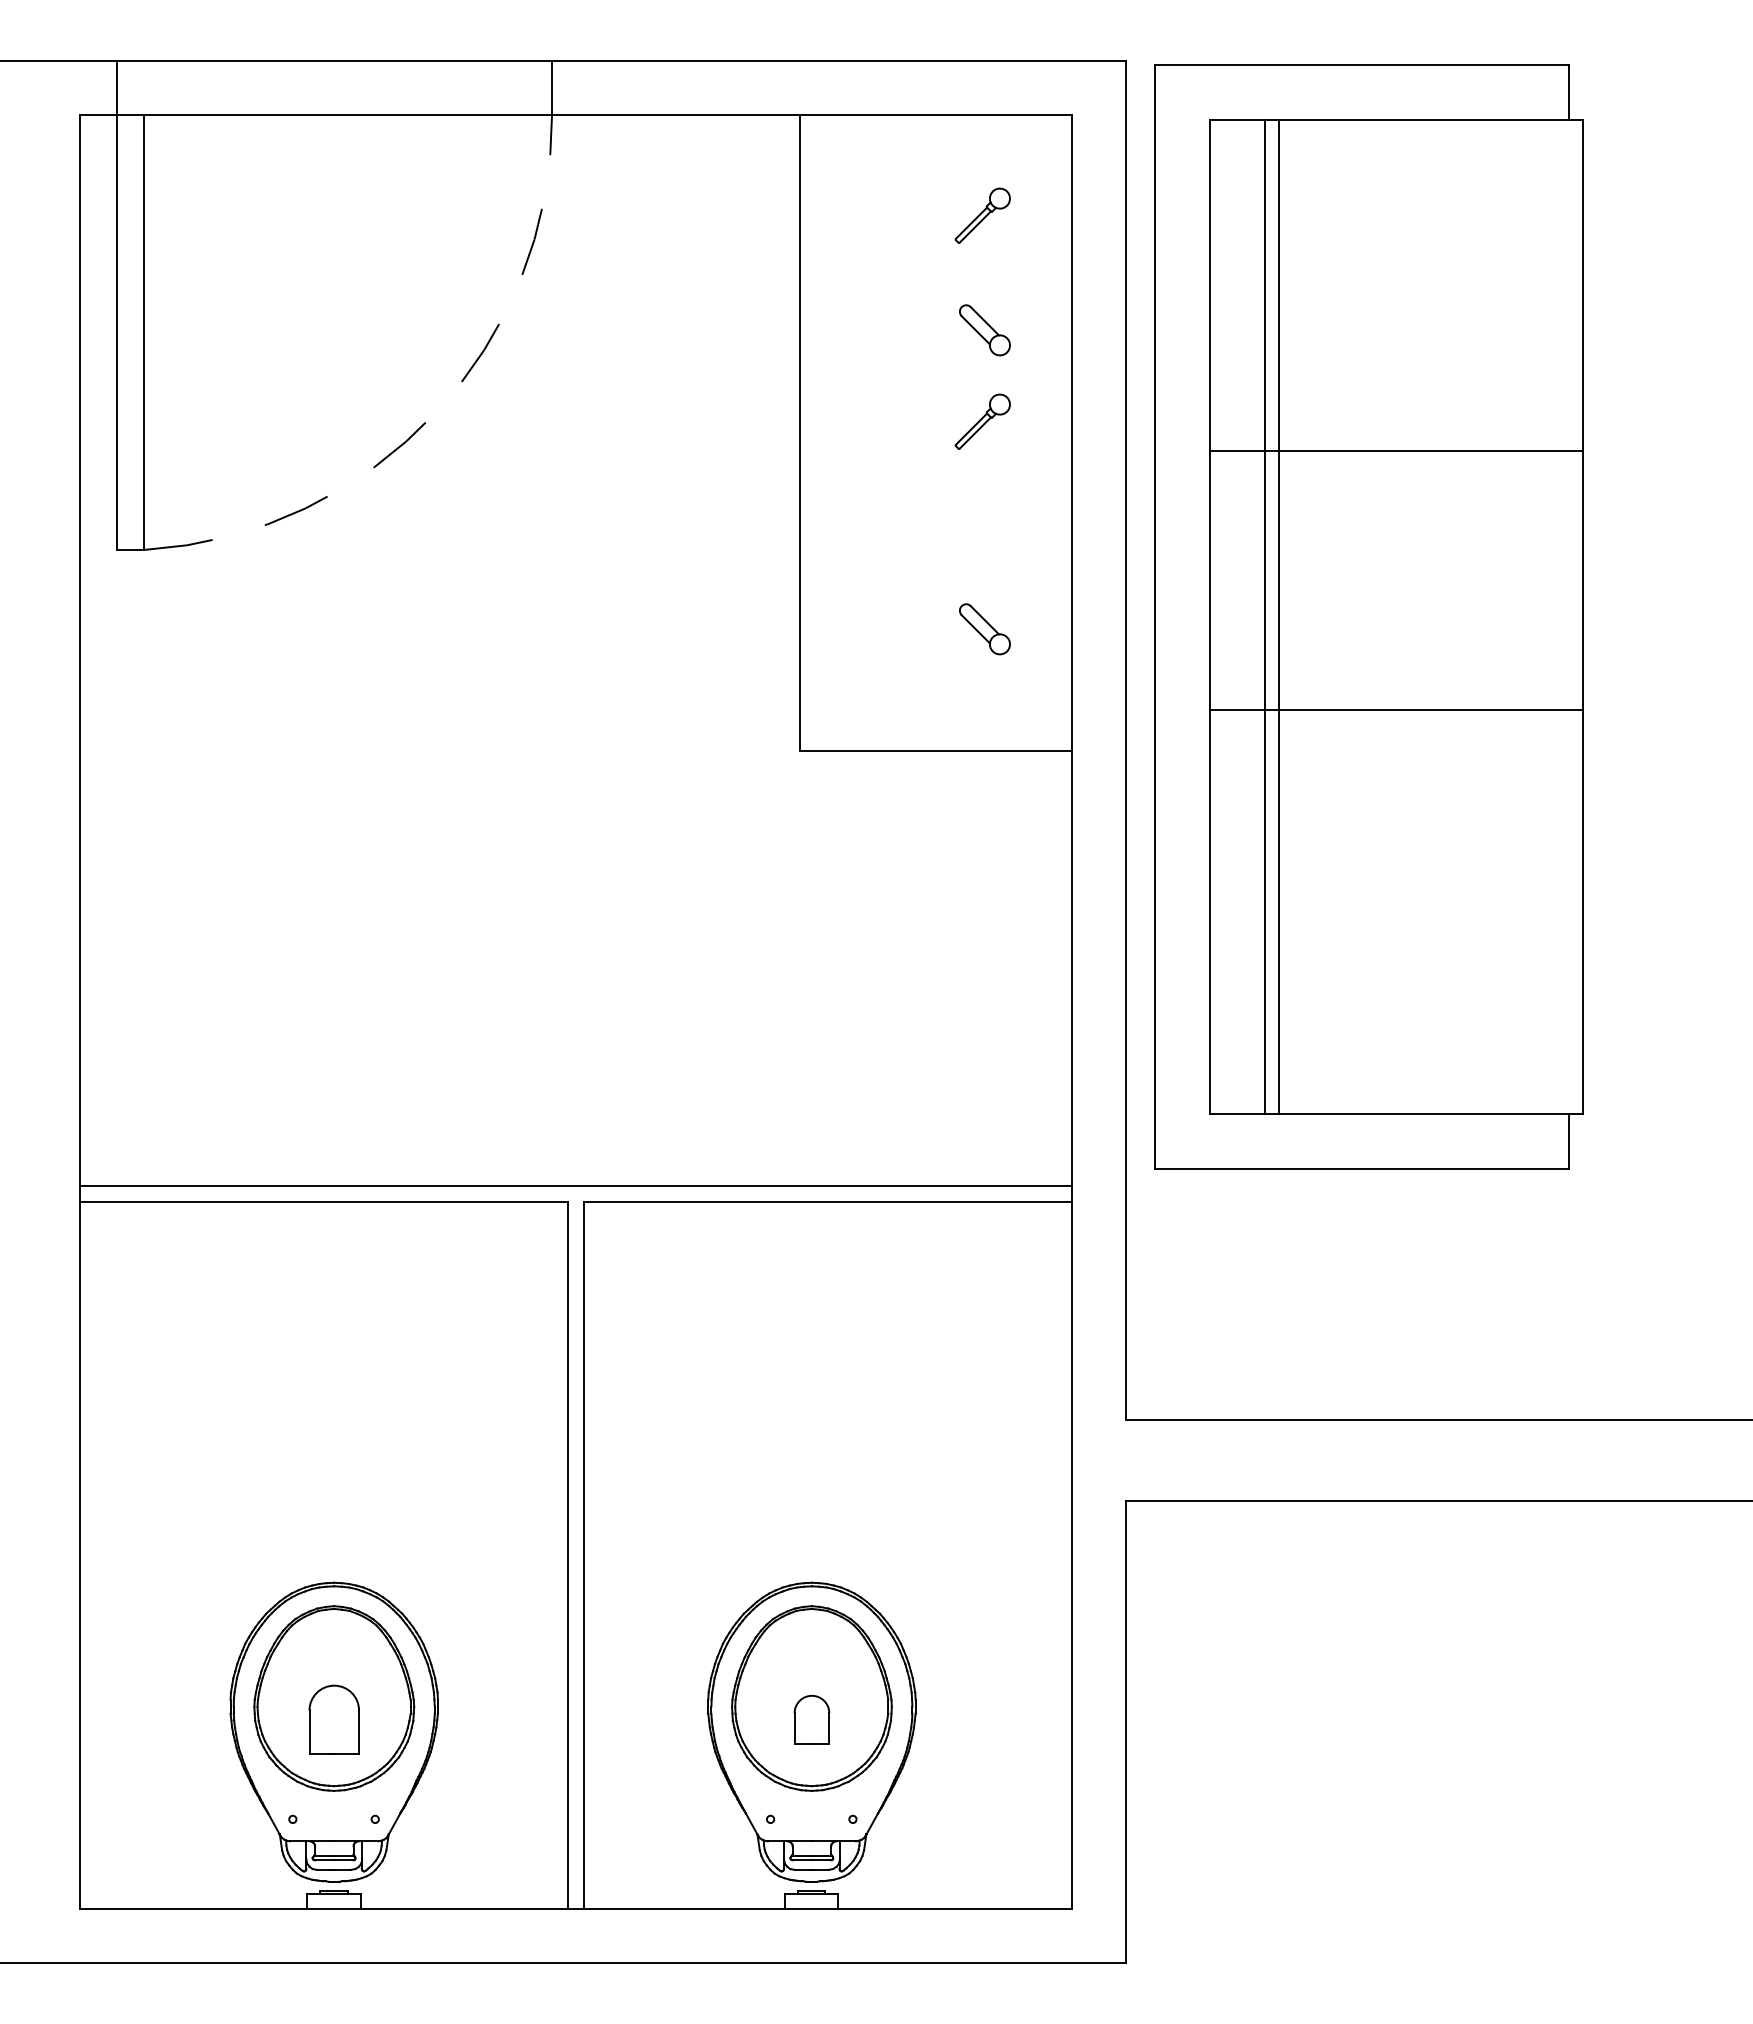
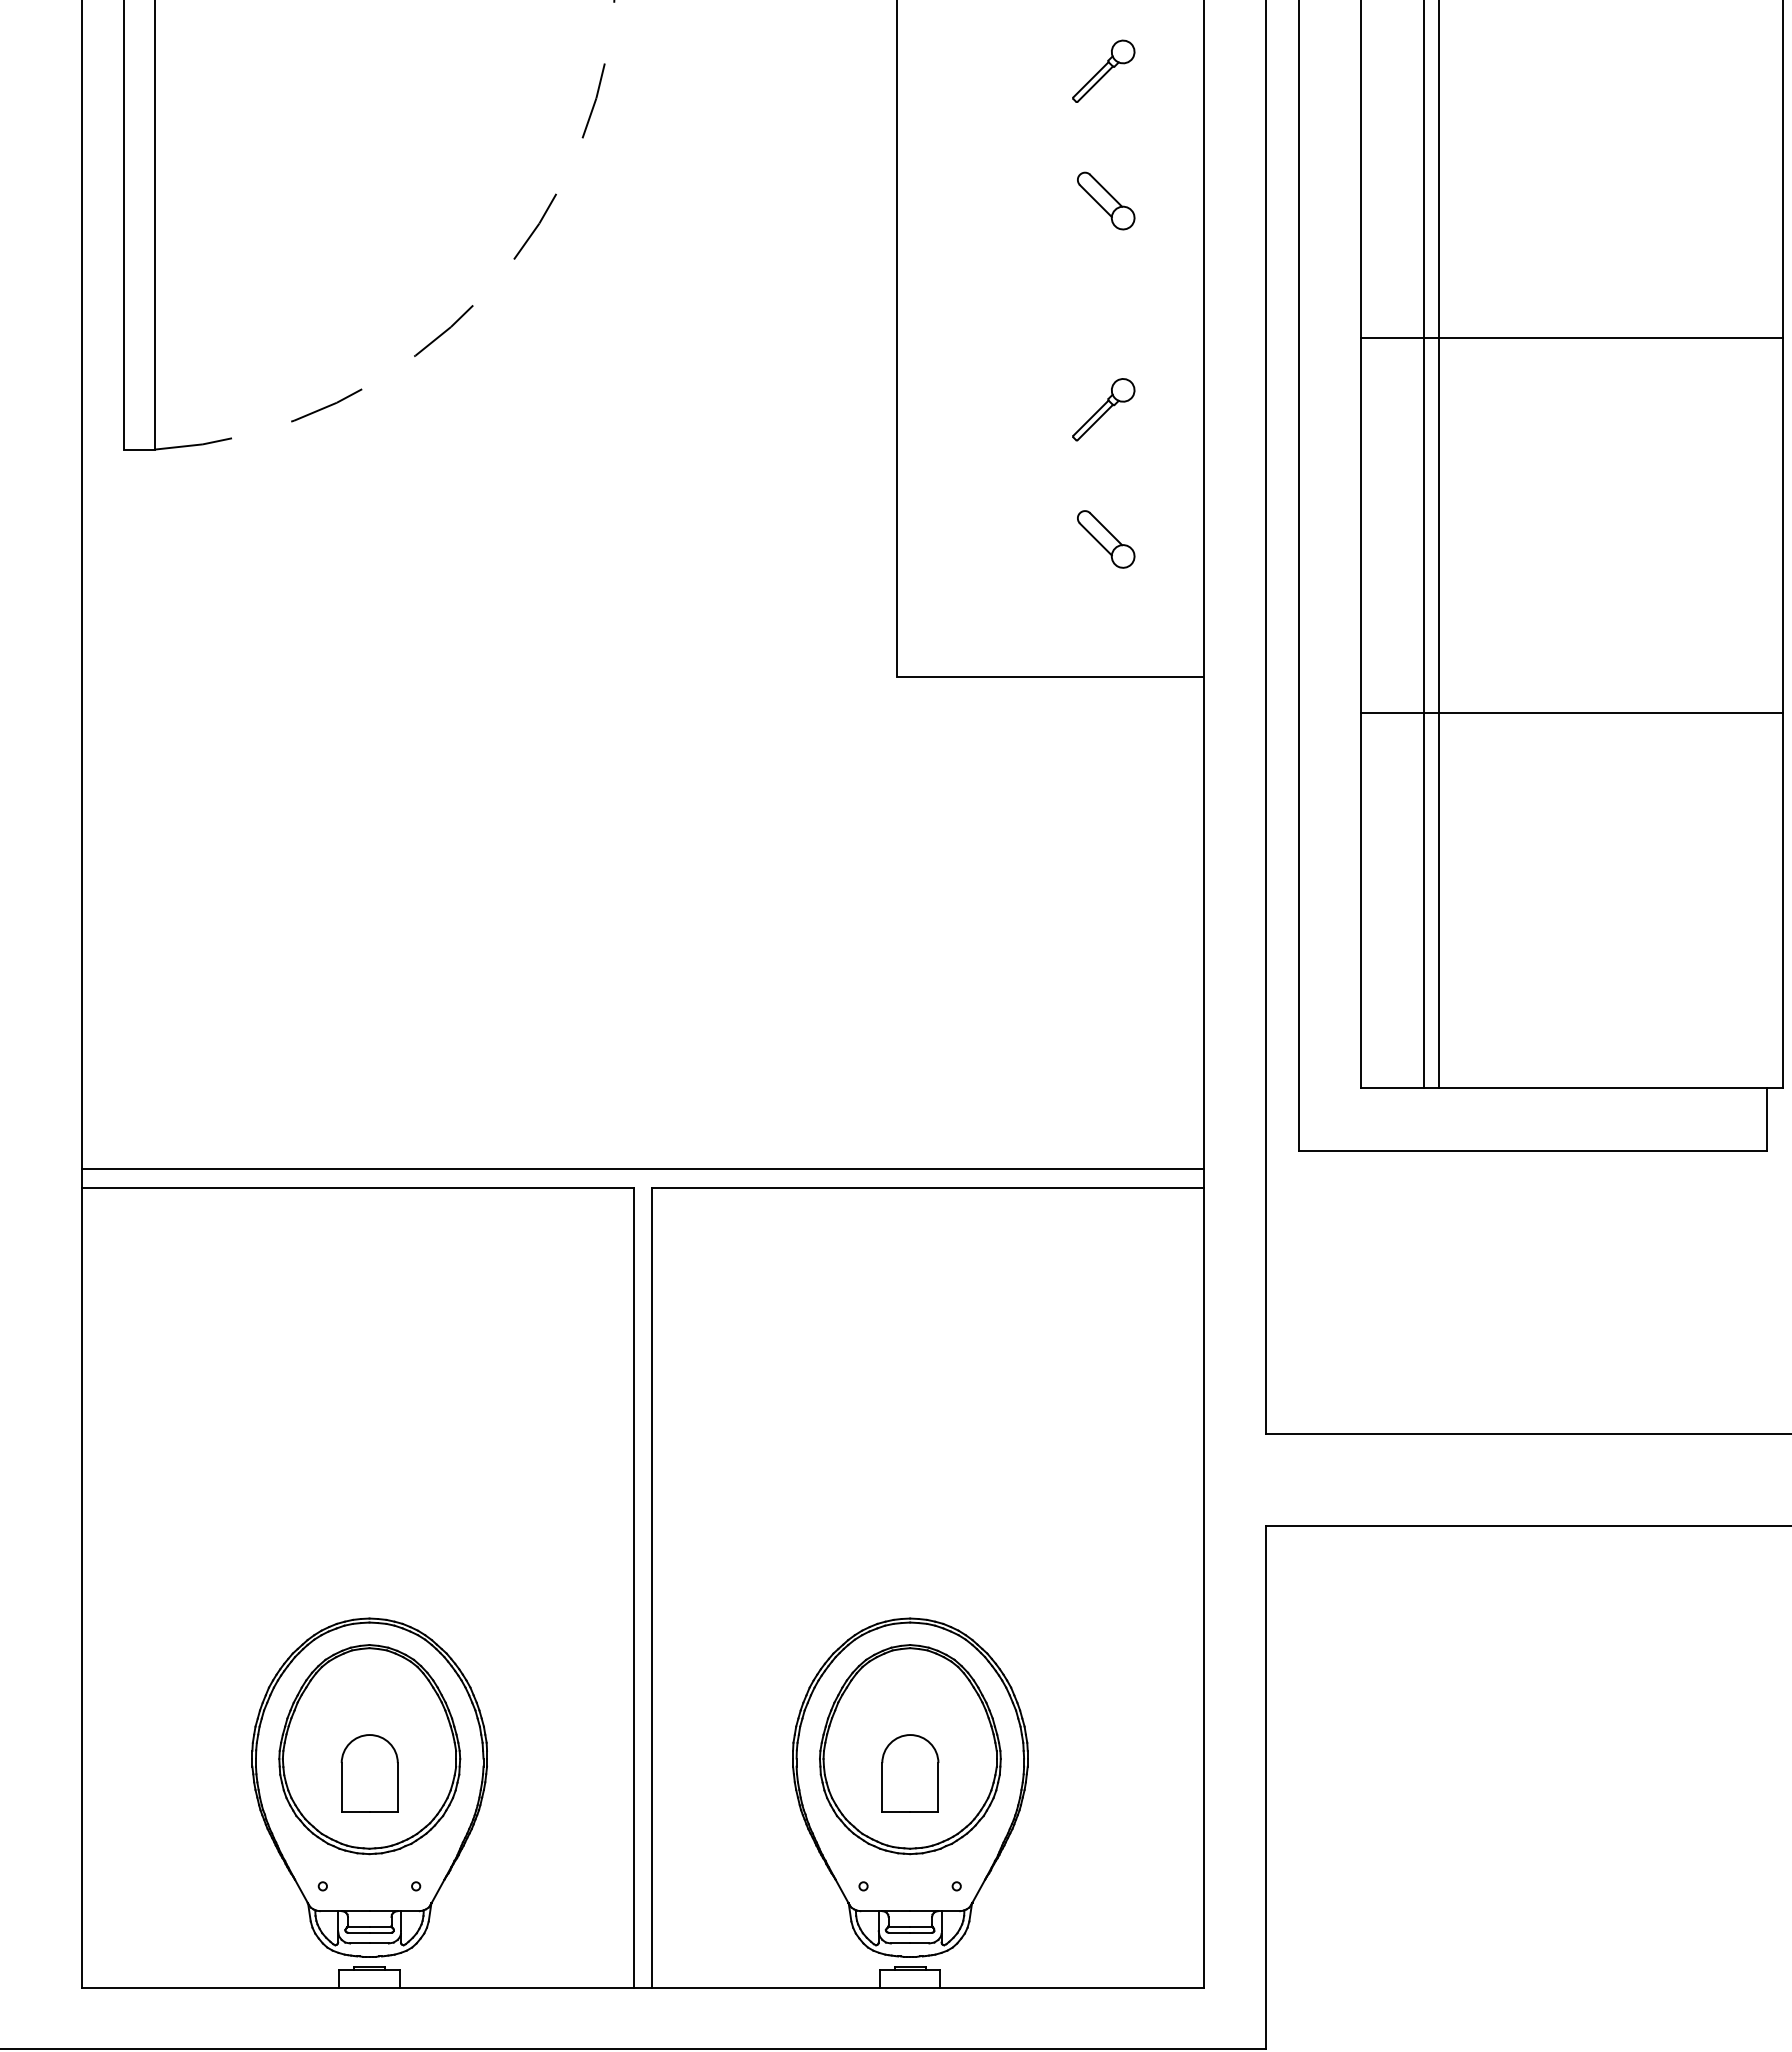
part: (982, 421) -> (1103, 409), moved
line: (1396, 709) -> (1571, 712), moved
part: (811, 1719) -> (909, 1773), size x1.43

